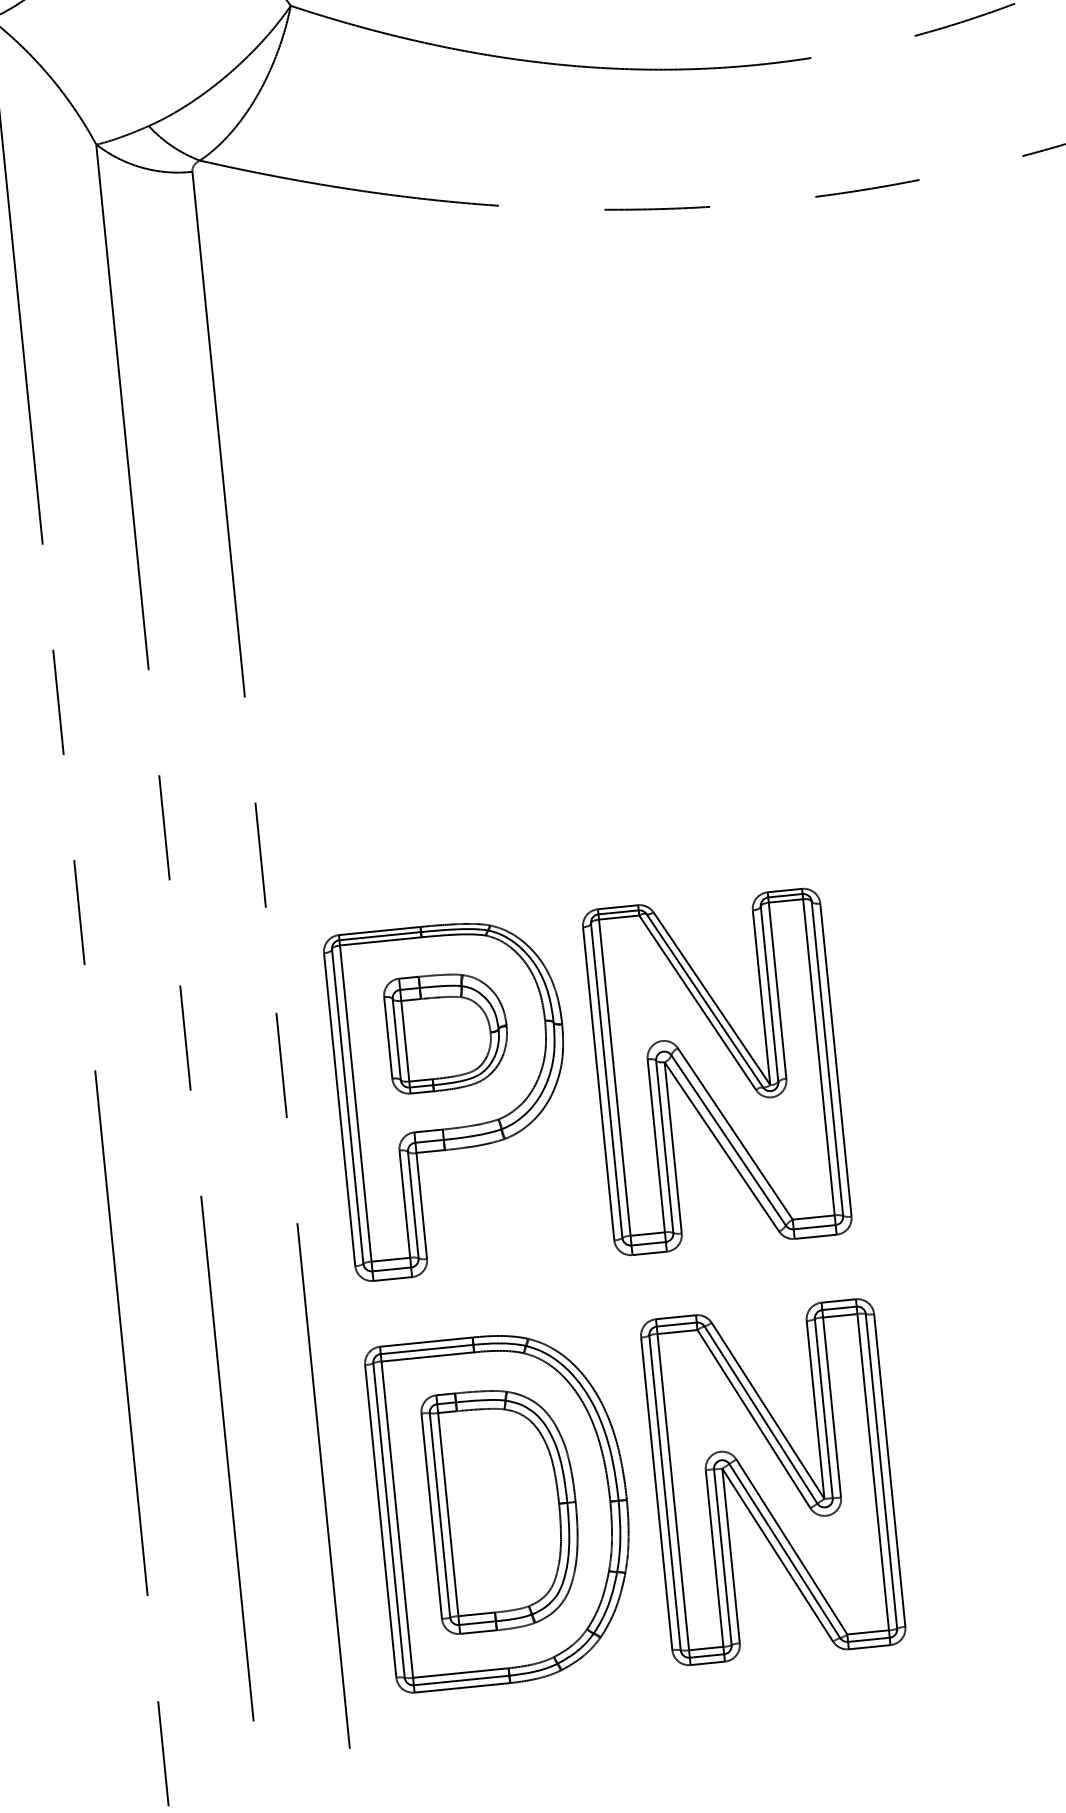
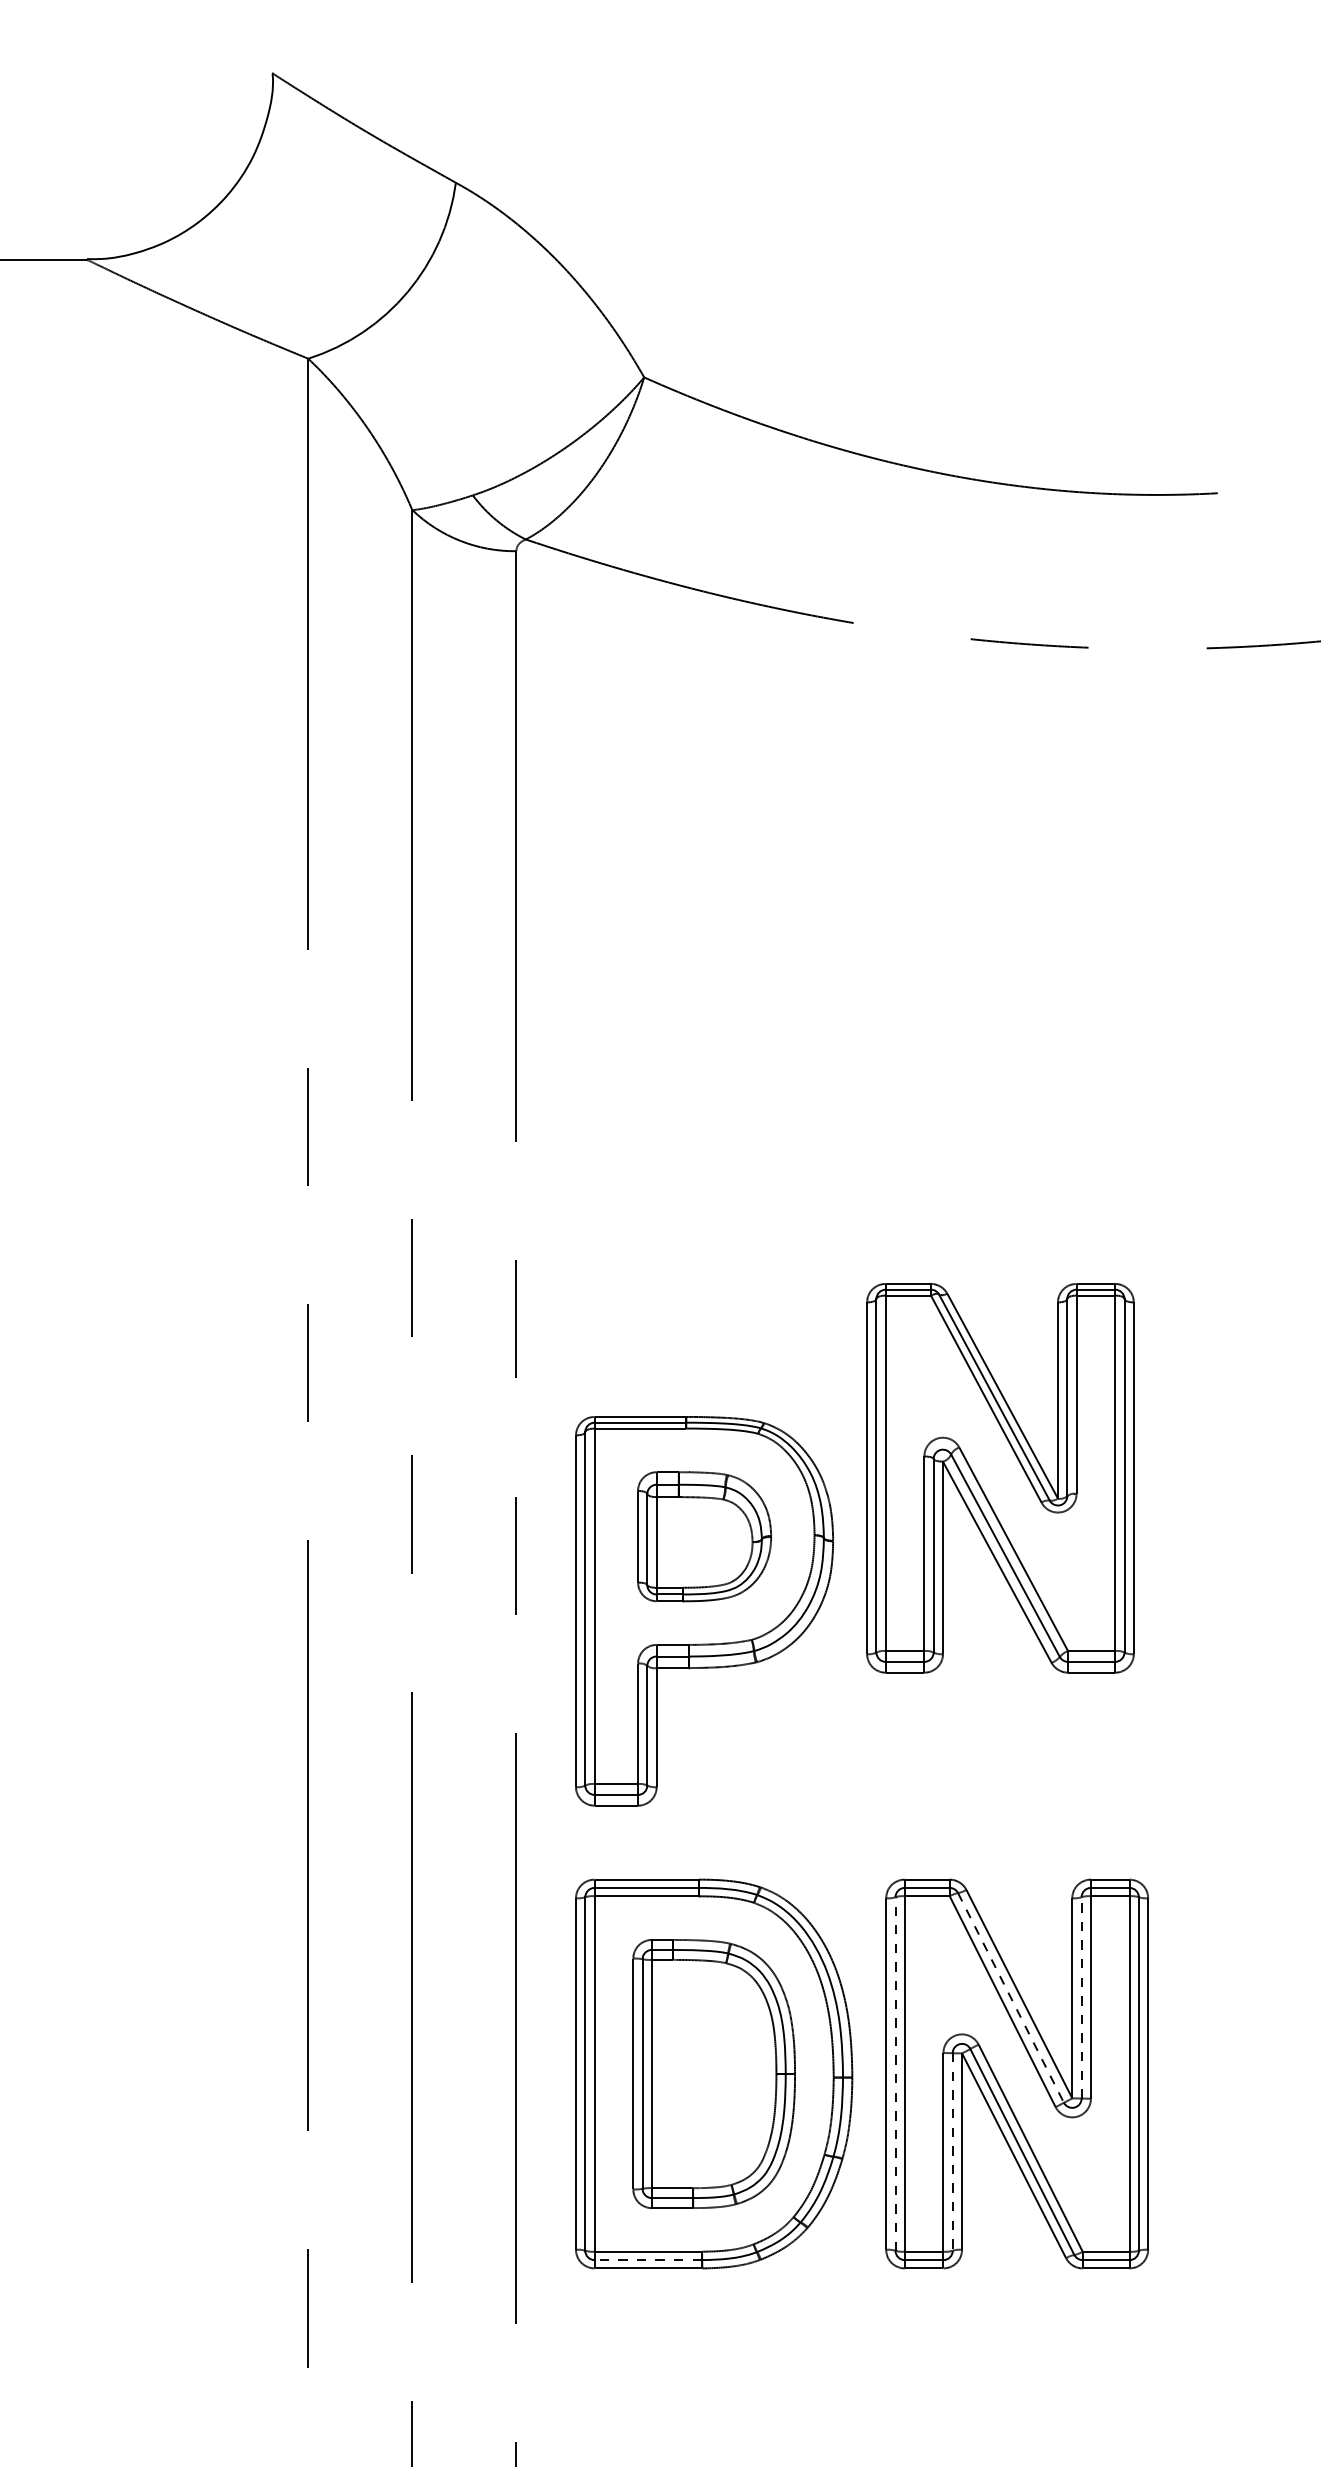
part: (717, 1072) -> (1000, 1478), moved
line: (823, 1408) -> (1081, 1997), solid -> dashed
line: (761, 1415) -> (1011, 1998), solid -> dashed
line: (665, 1493) -> (895, 2074), solid -> dashed
line: (722, 1557) -> (952, 2152), solid -> dashed
line: (461, 1680) -> (648, 2260), solid -> dashed

